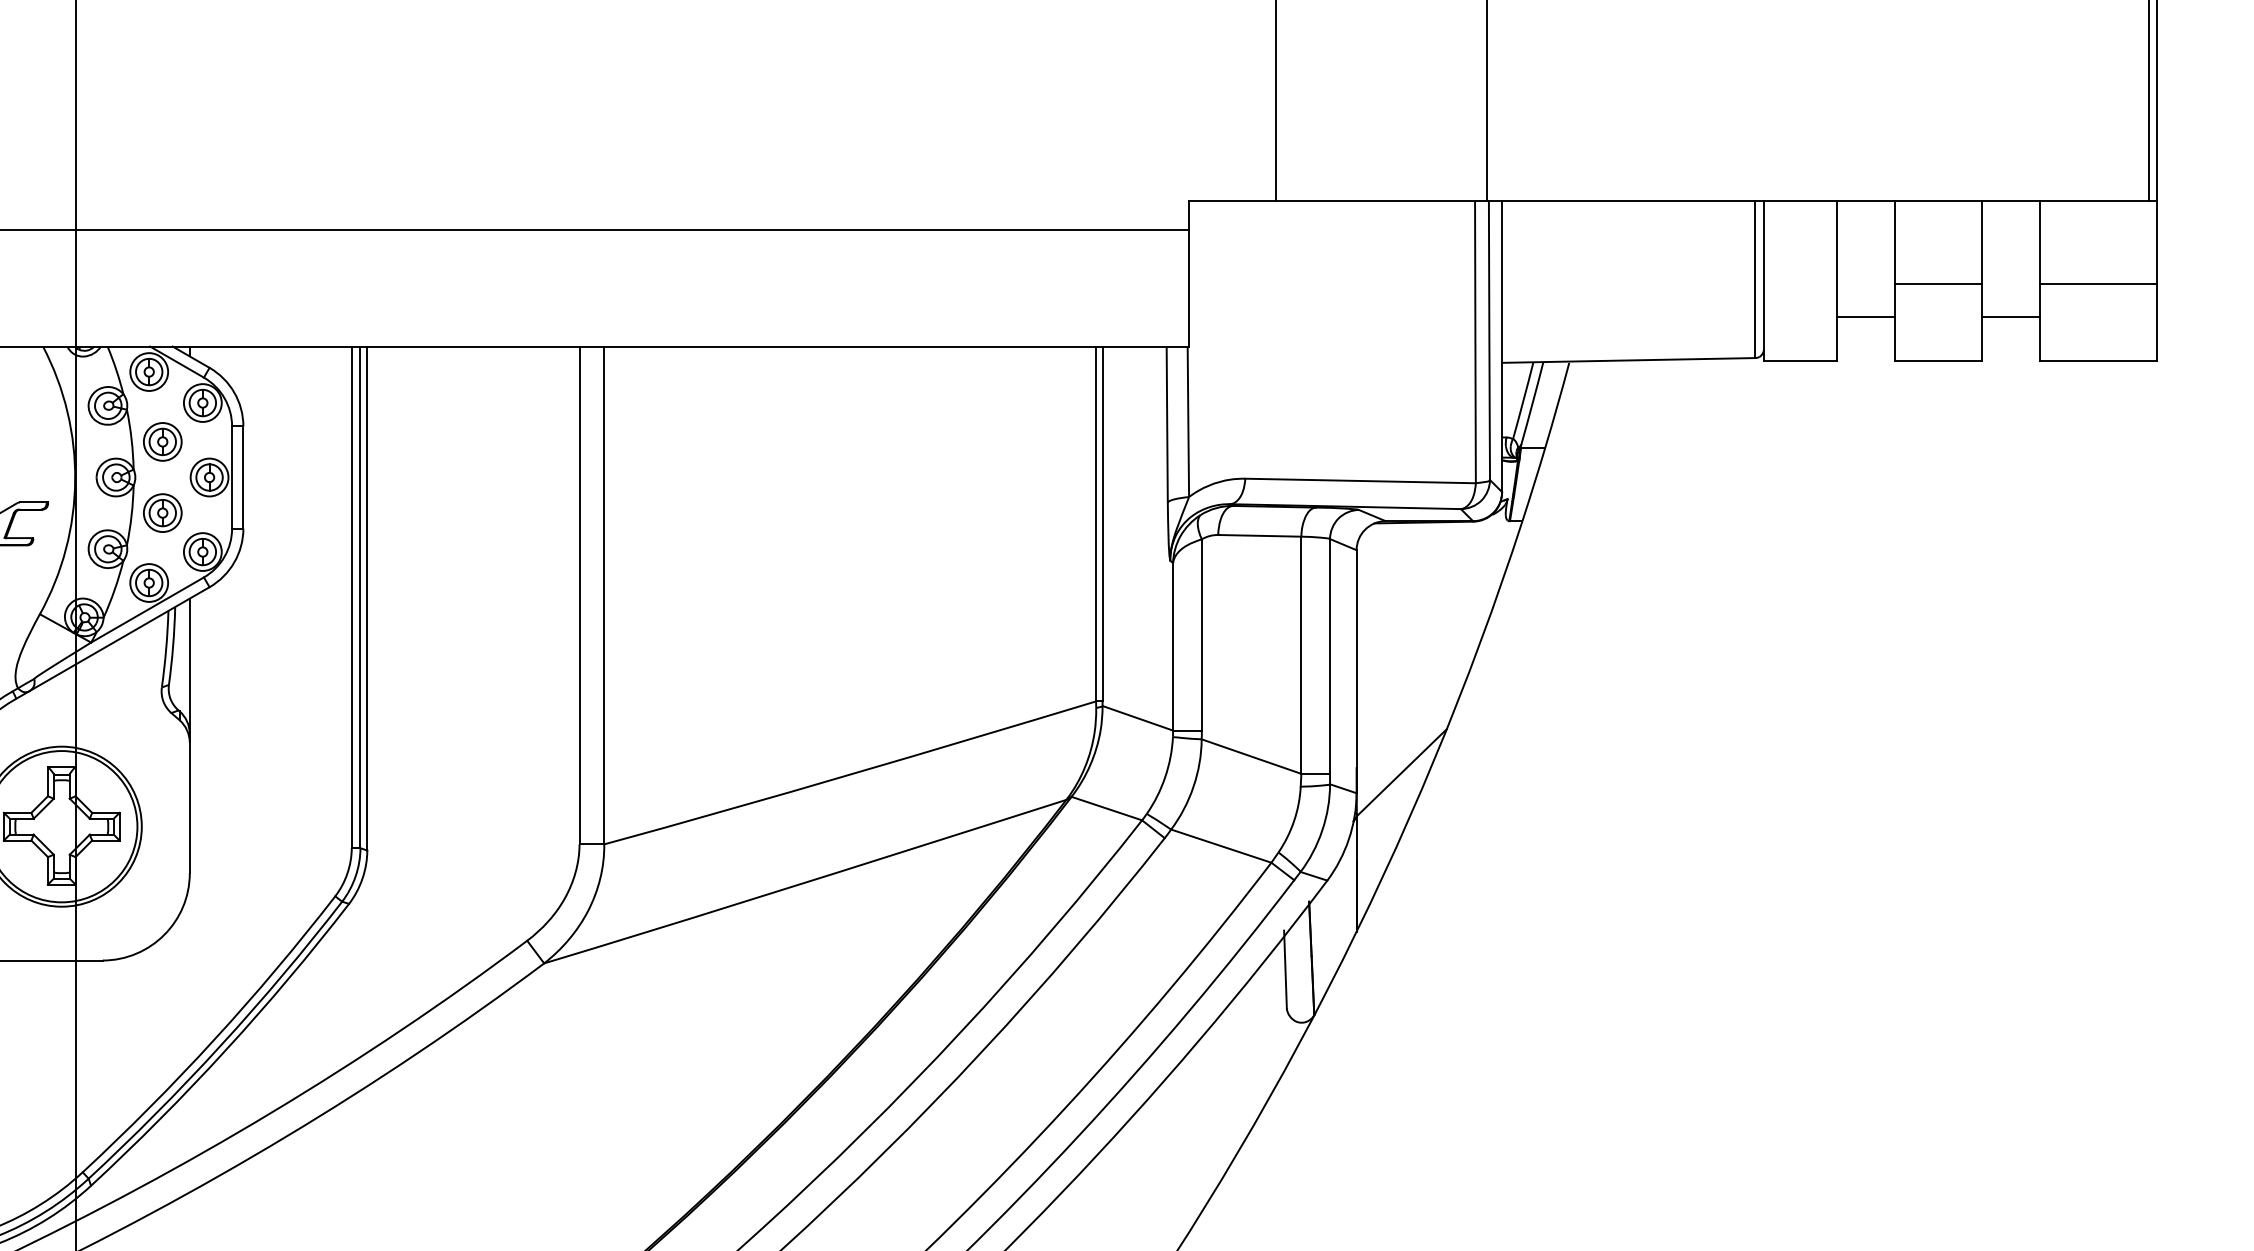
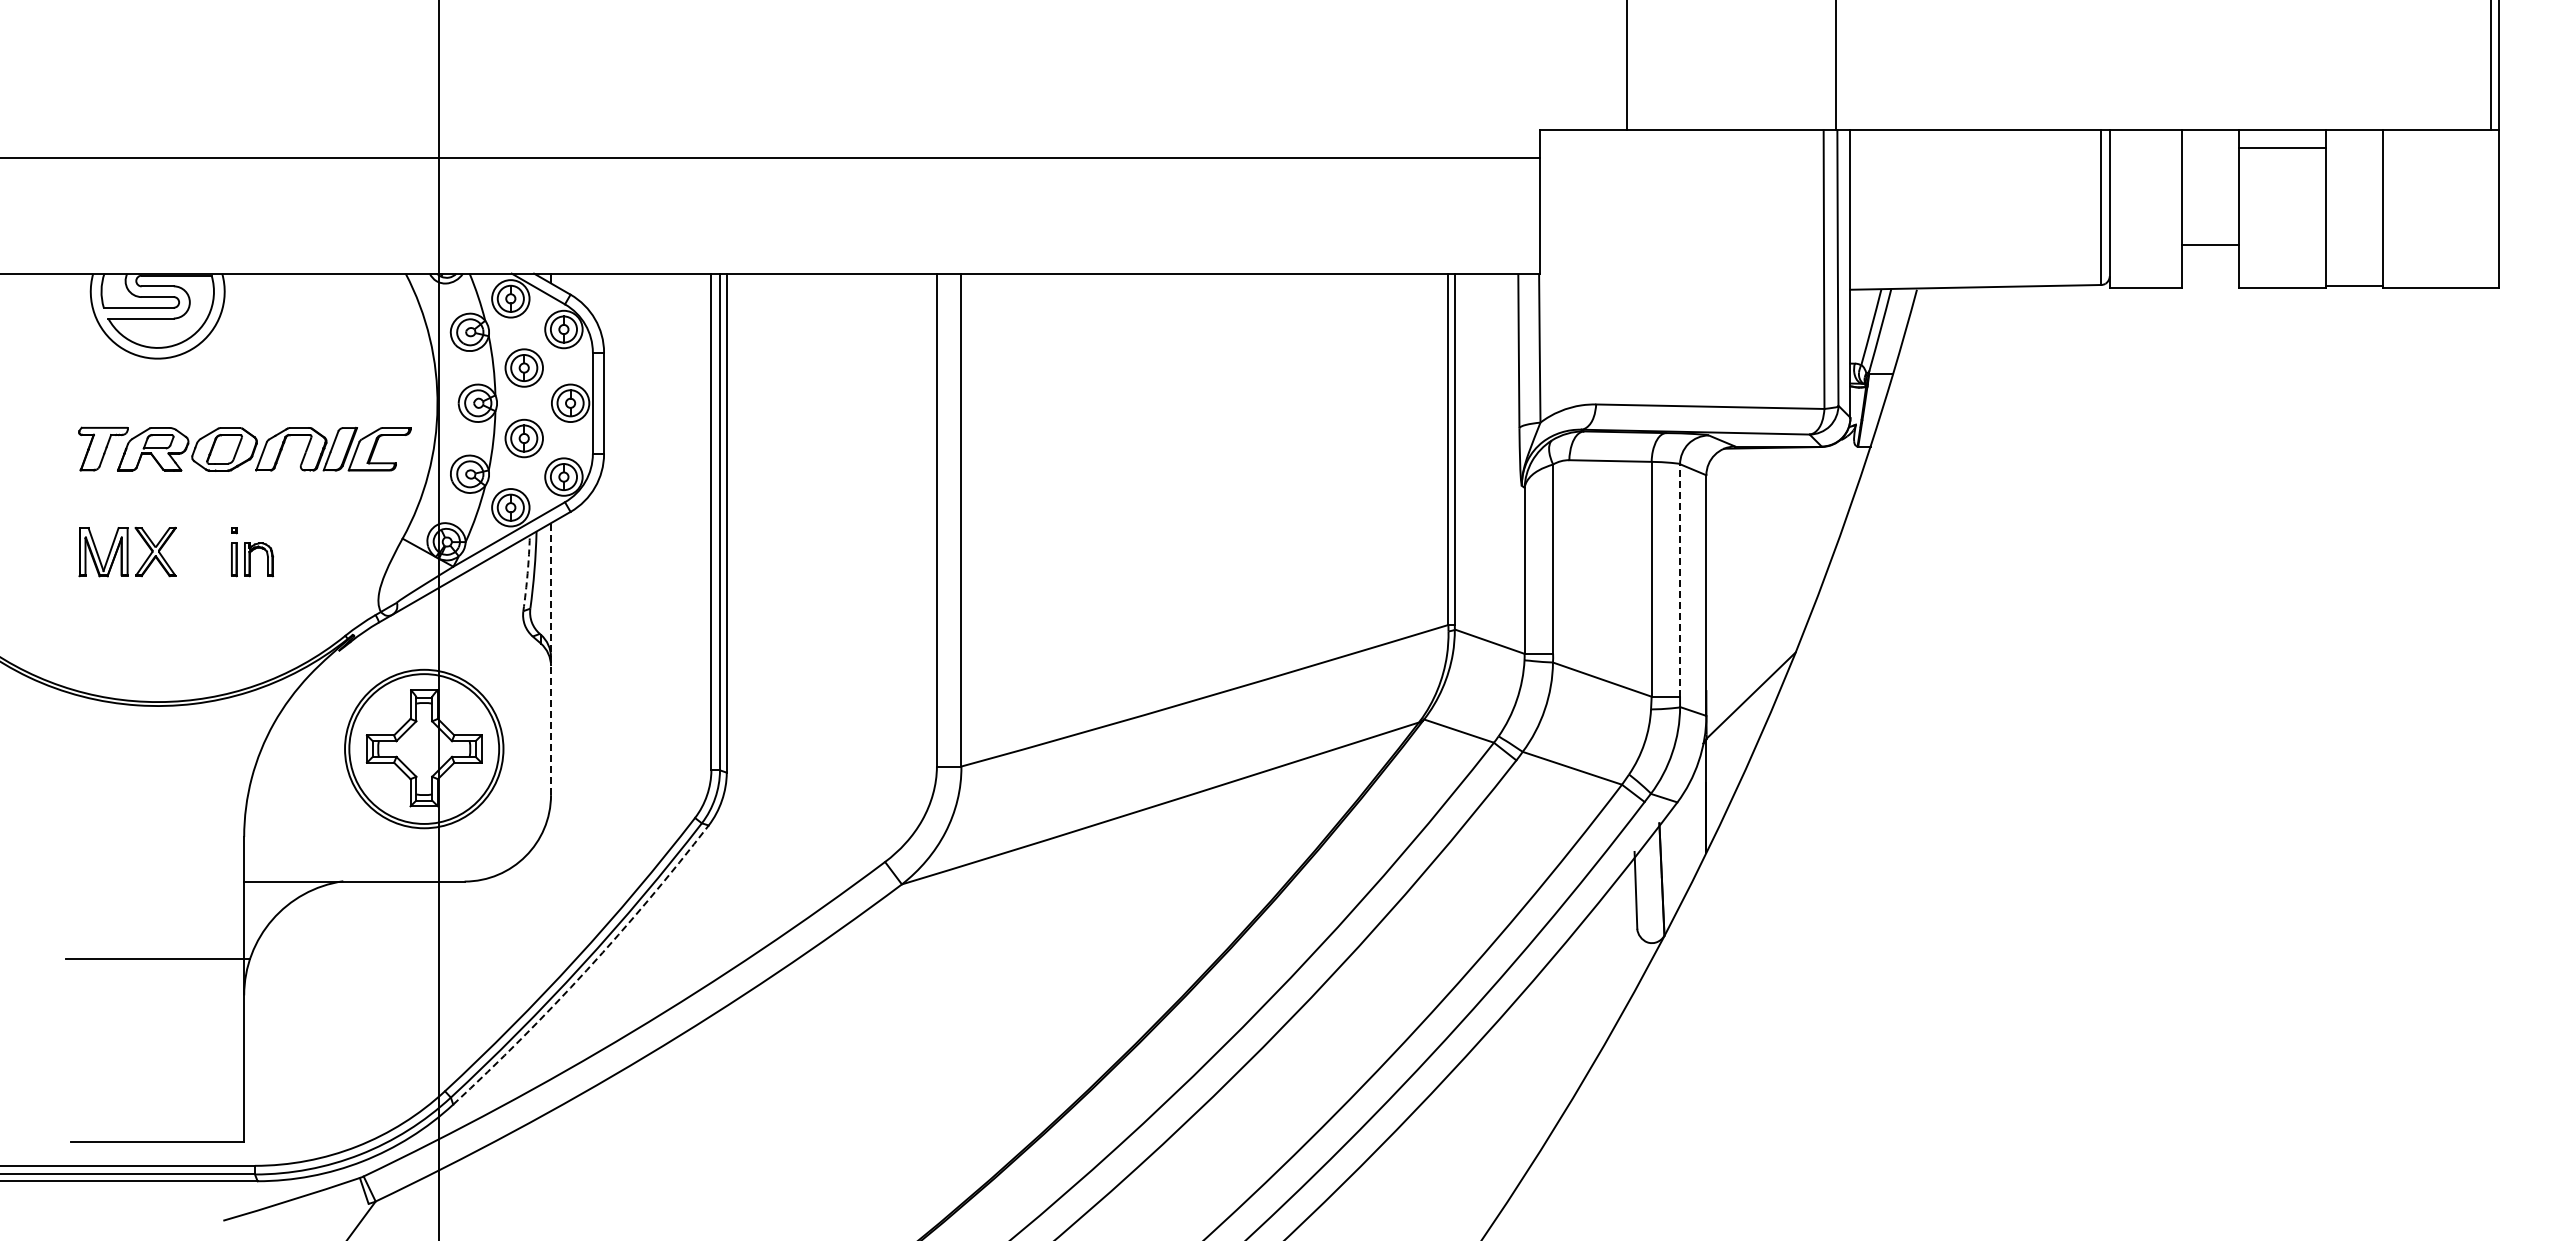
line: (1938, 283) -> (2282, 147), moved
line: (2097, 283) -> (2440, 211), removed
line: (2011, 317) -> (2354, 285), moved
arc: (166, 649) -> (527, 573), solid -> dashed
line: (1330, 655) -> (1680, 579), solid -> dashed
line: (190, 736) -> (551, 659), solid -> dashed
arc: (225, 1050) -> (586, 970), solid -> dashed

